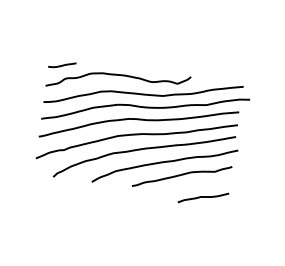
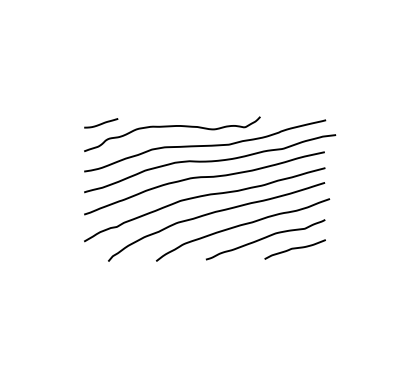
curve: (202, 197) -> (294, 249), moved

